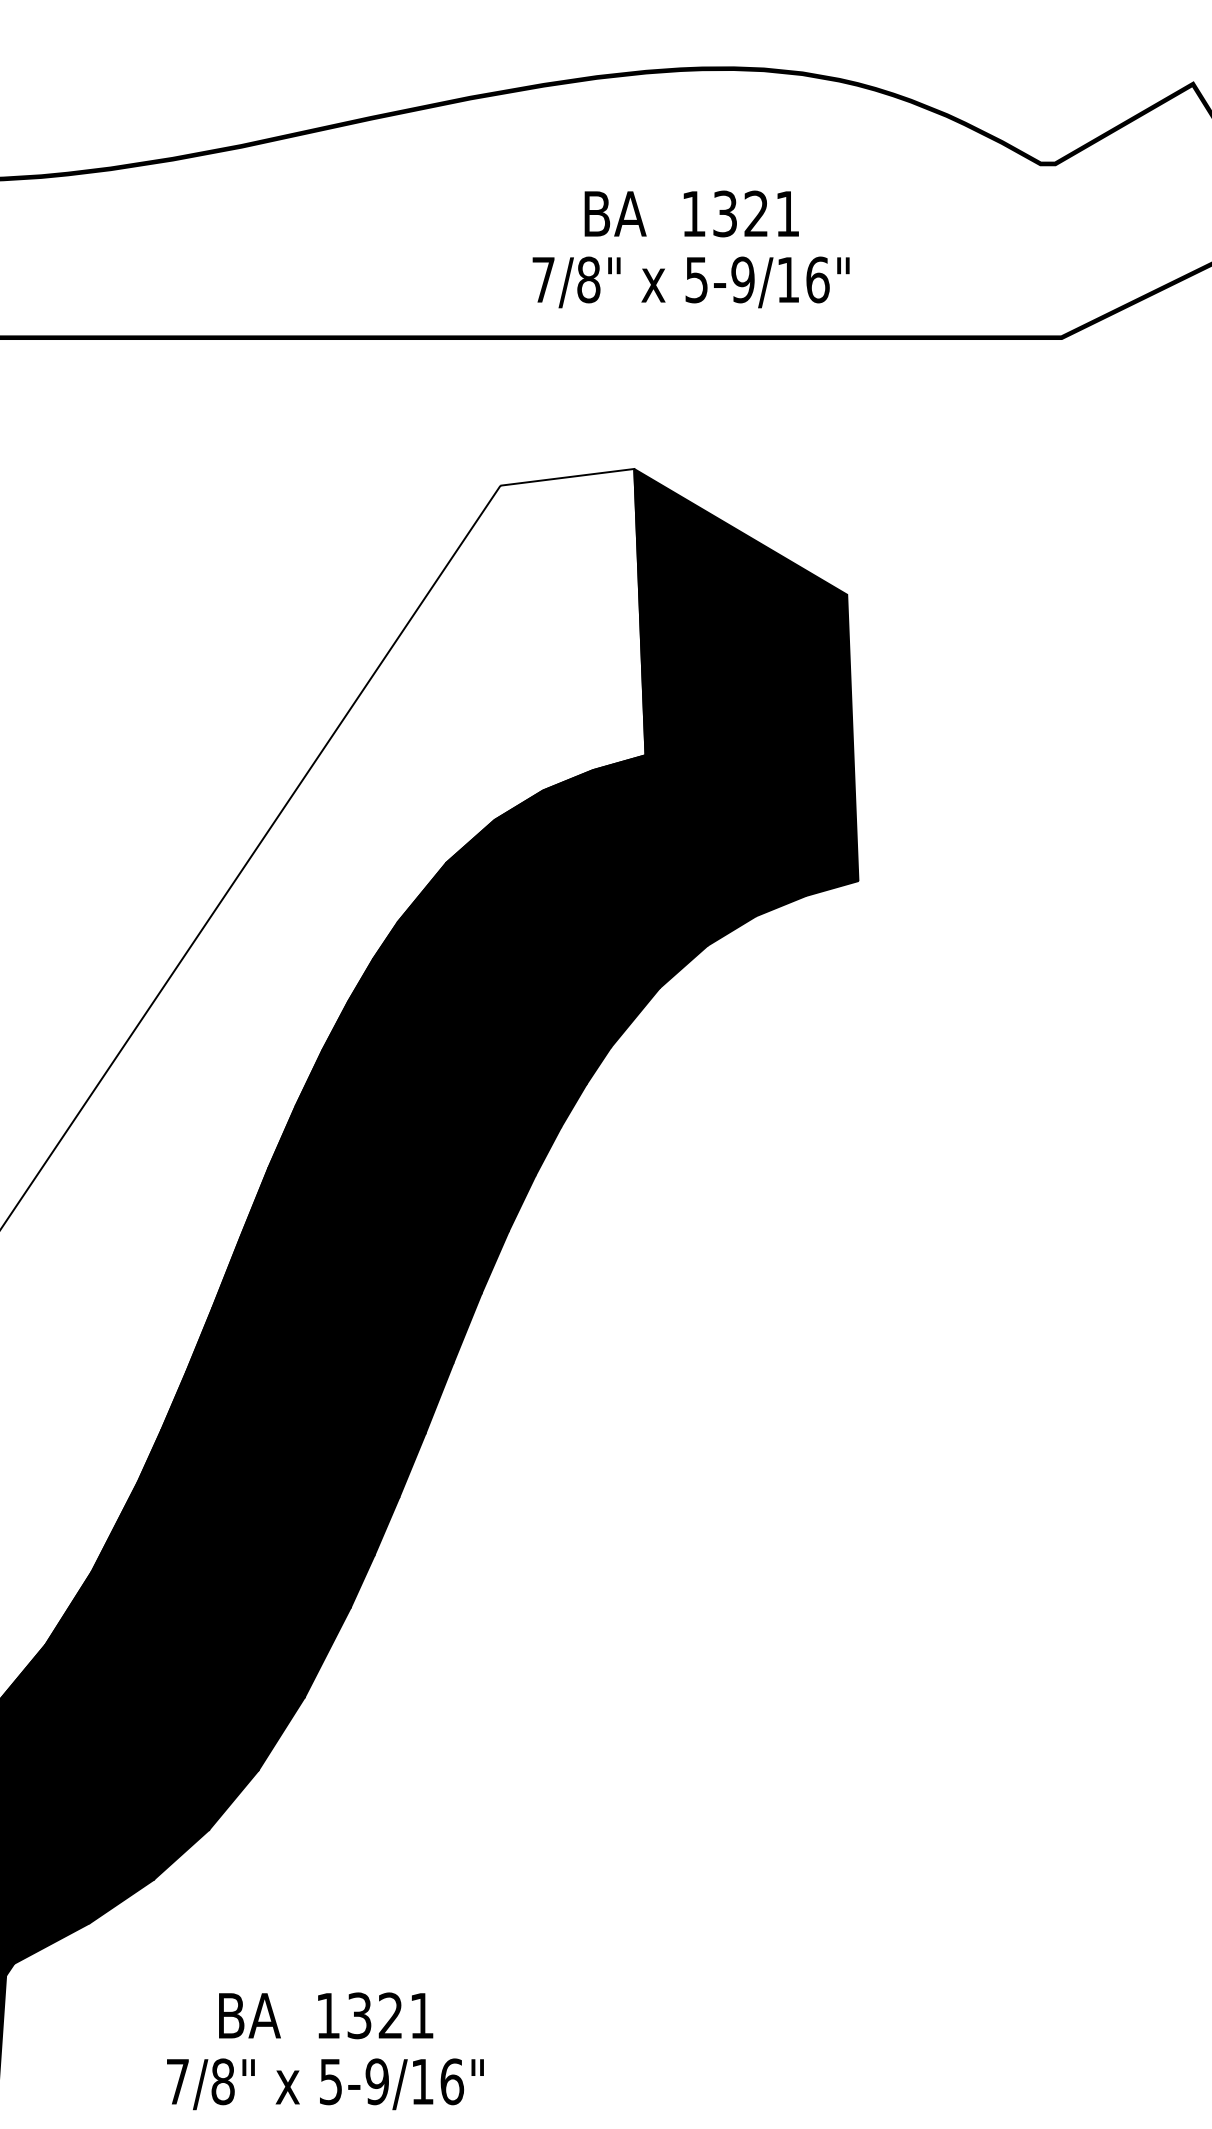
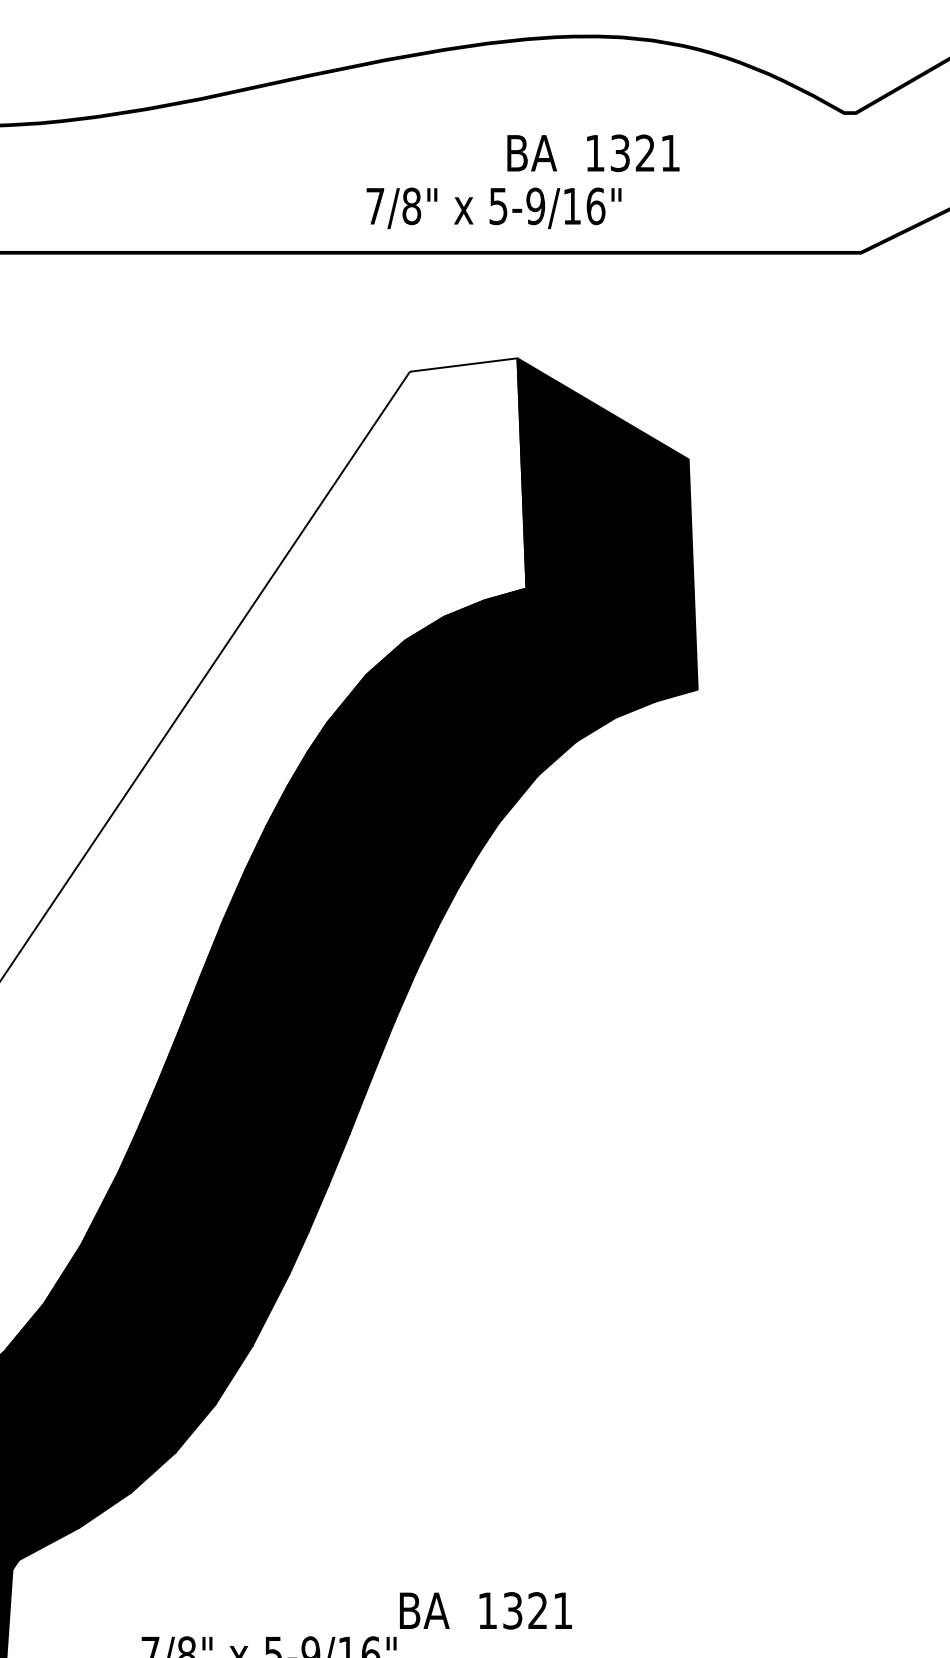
text: (691, 213) -> (593, 152), moved
text: (690, 282) -> (493, 208), moved
text: (326, 2015) -> (486, 1610), moved

